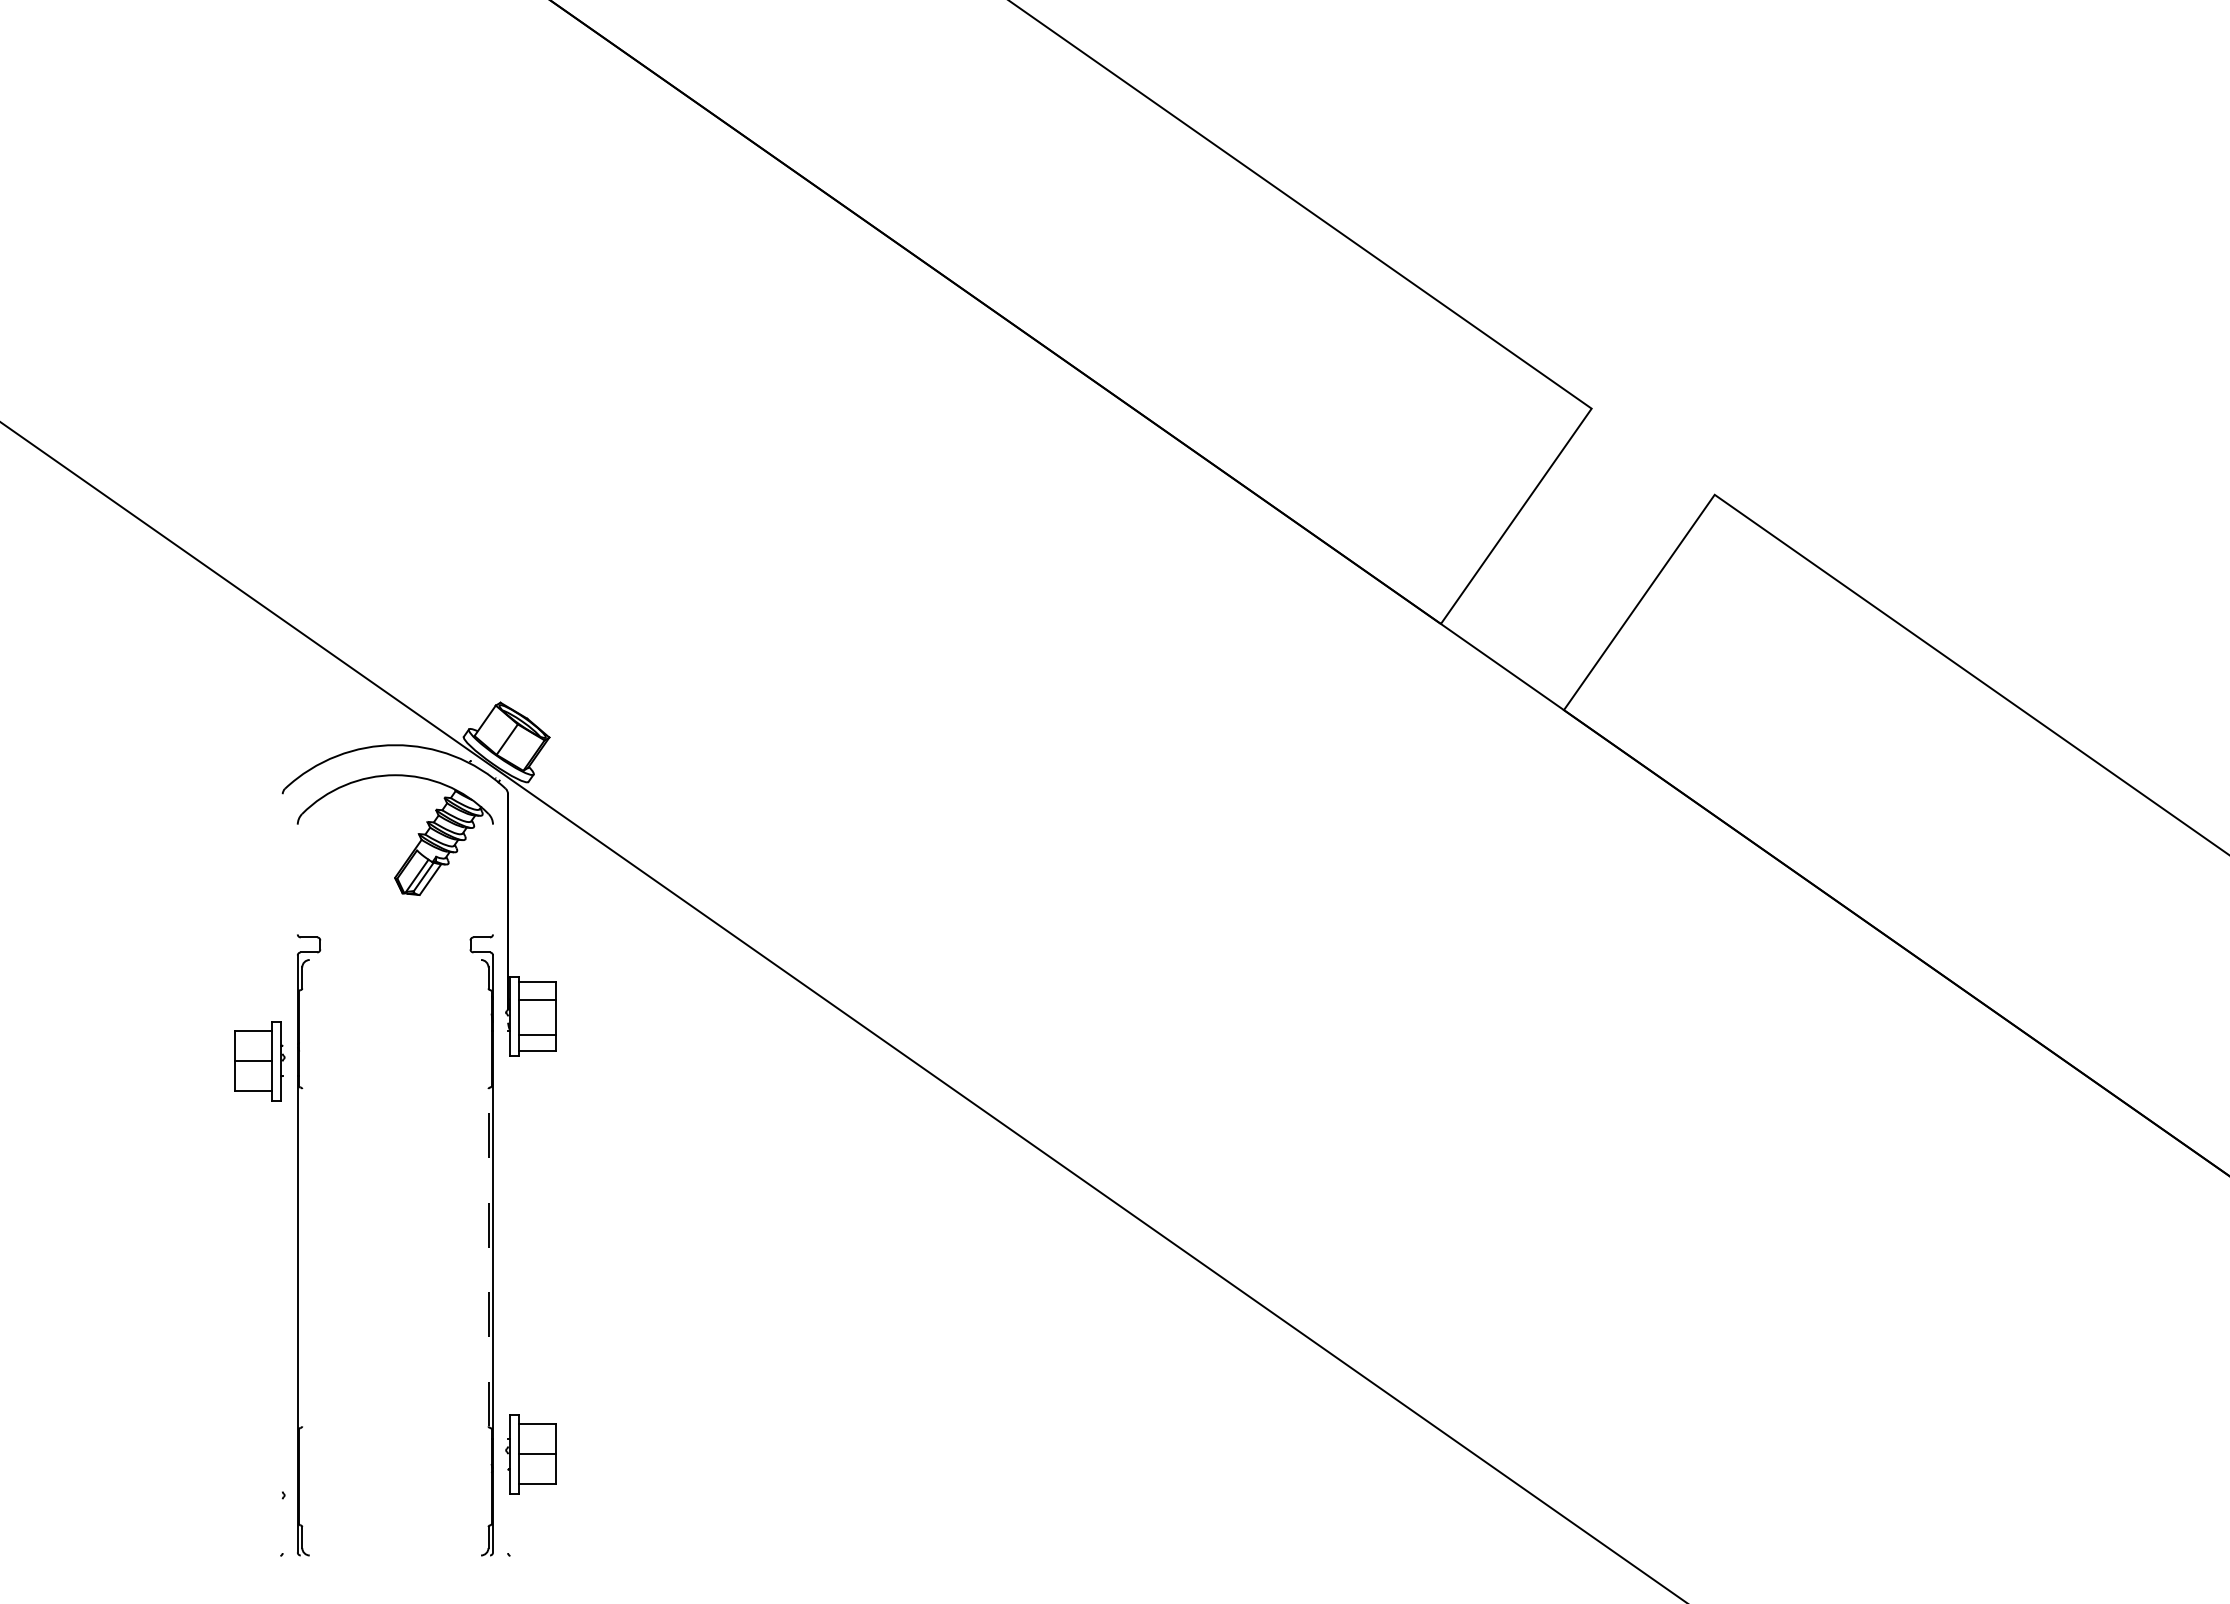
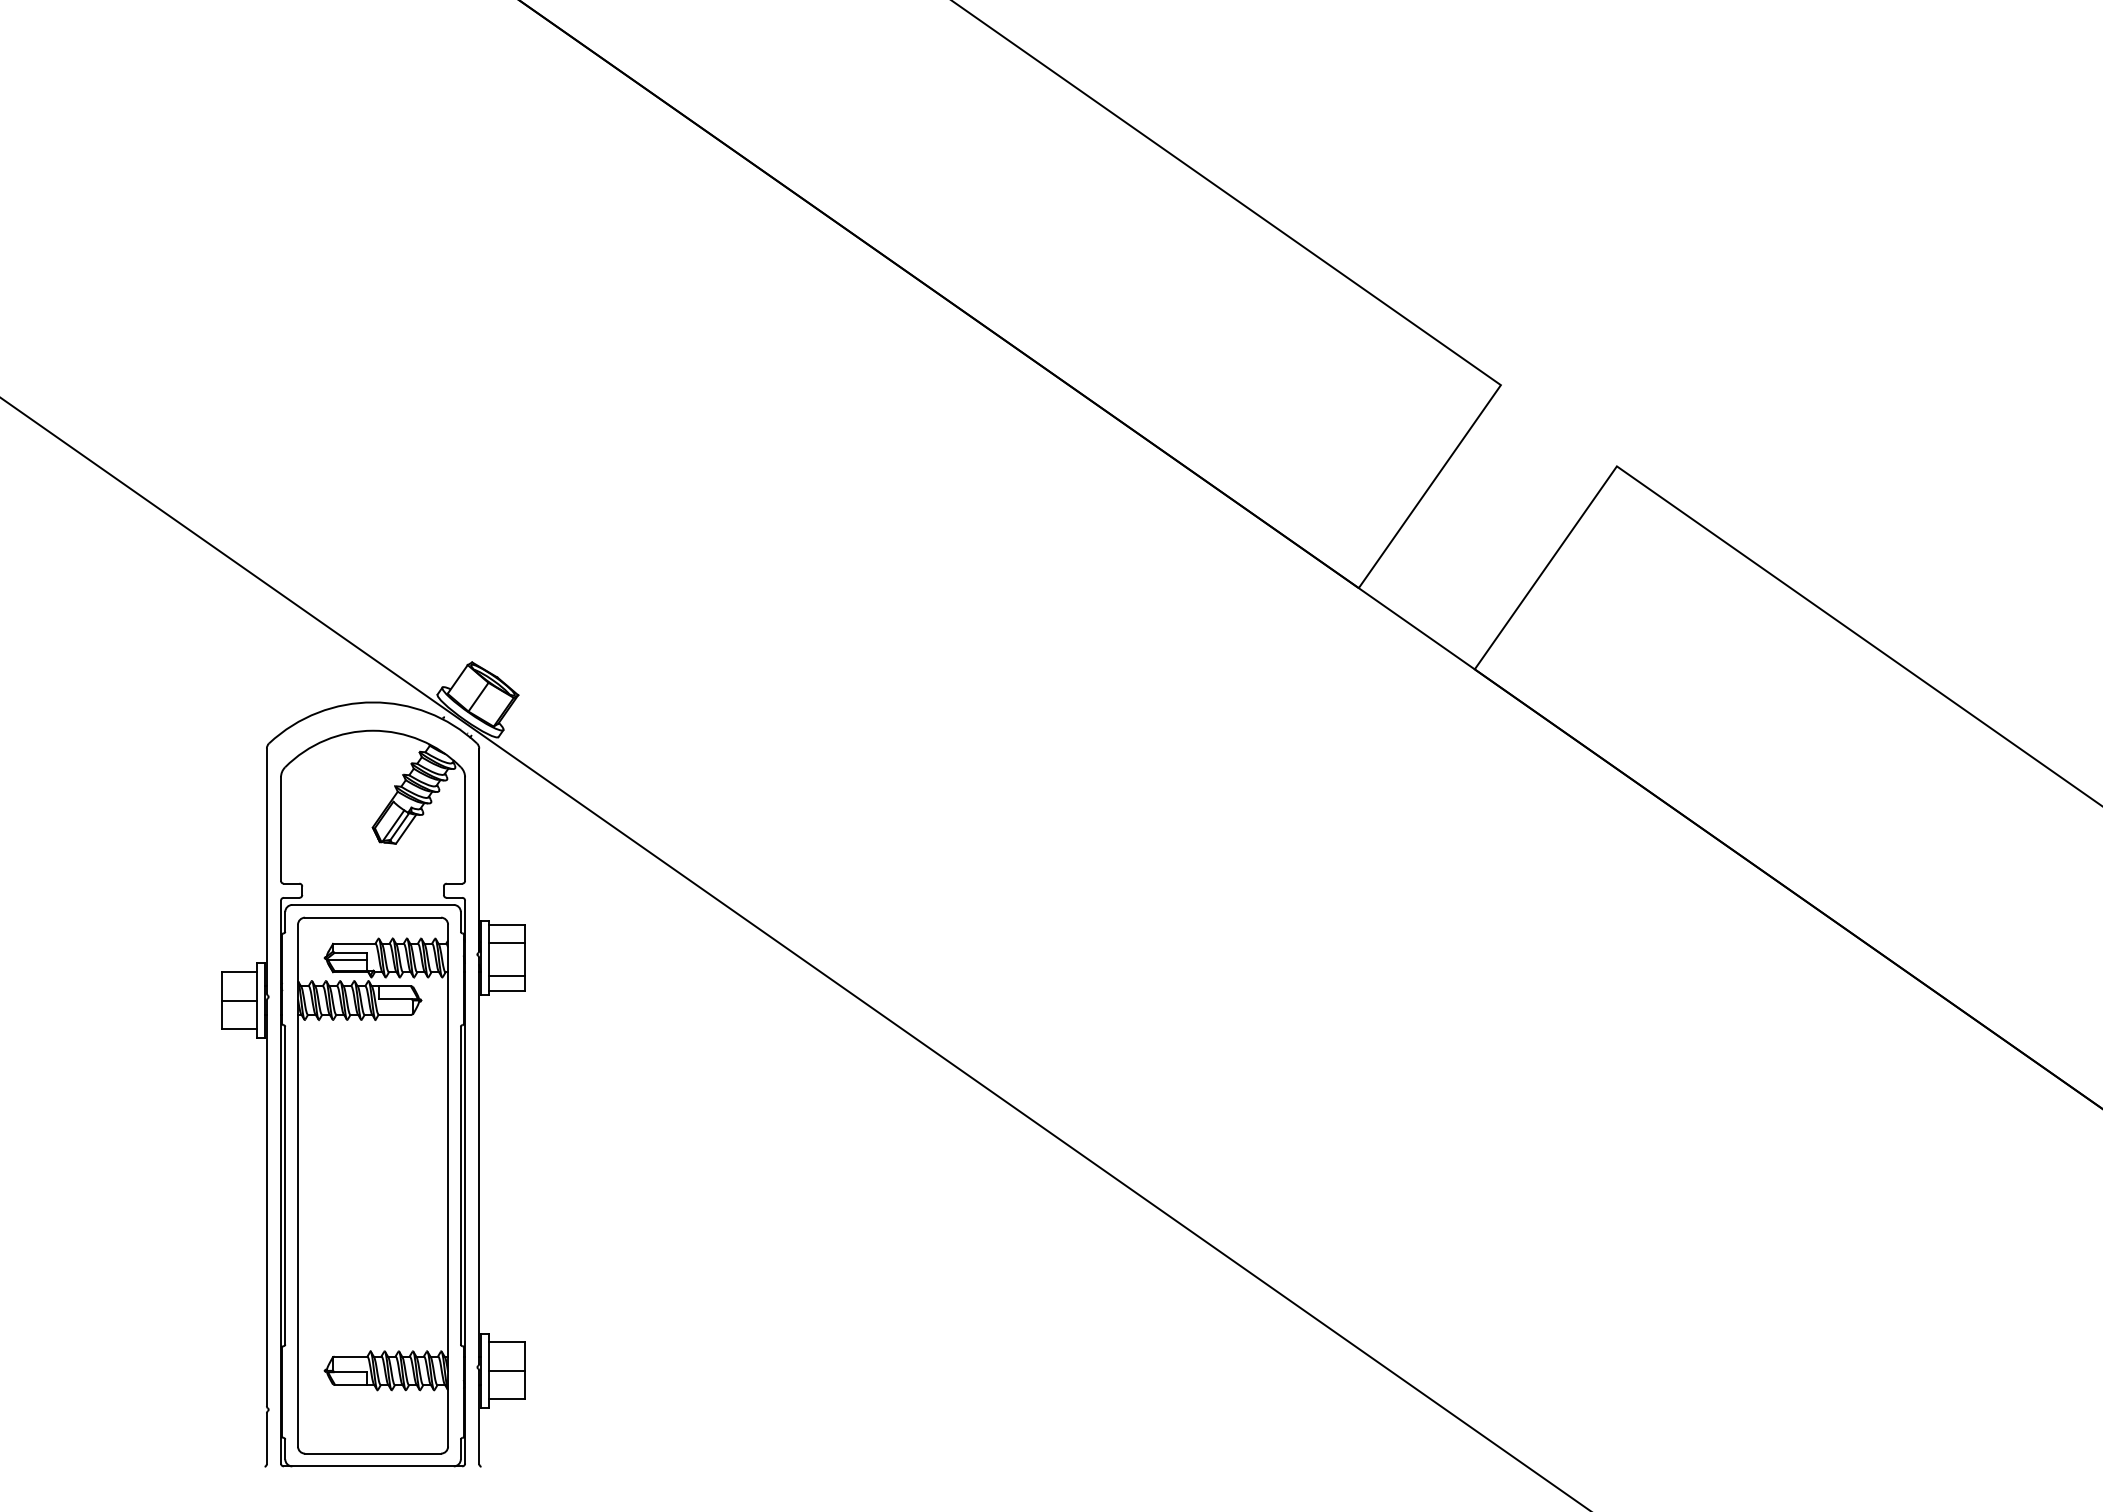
line: (297, 879) -> (280, 829), added
line: (493, 879) -> (465, 829), added
line: (282, 923) -> (266, 870), added
line: (395, 959) -> (373, 904), added
line: (508, 1231) -> (479, 1160), added
line: (302, 1257) -> (285, 1185), added
part: (395, 1257) -> (373, 1185), added
line: (488, 1257) -> (460, 1185), dashed -> solid
line: (282, 1276) -> (266, 1203), added
line: (508, 1503) -> (479, 1417), added
line: (282, 1526) -> (266, 1439), added
line: (395, 1555) -> (373, 1466), added

